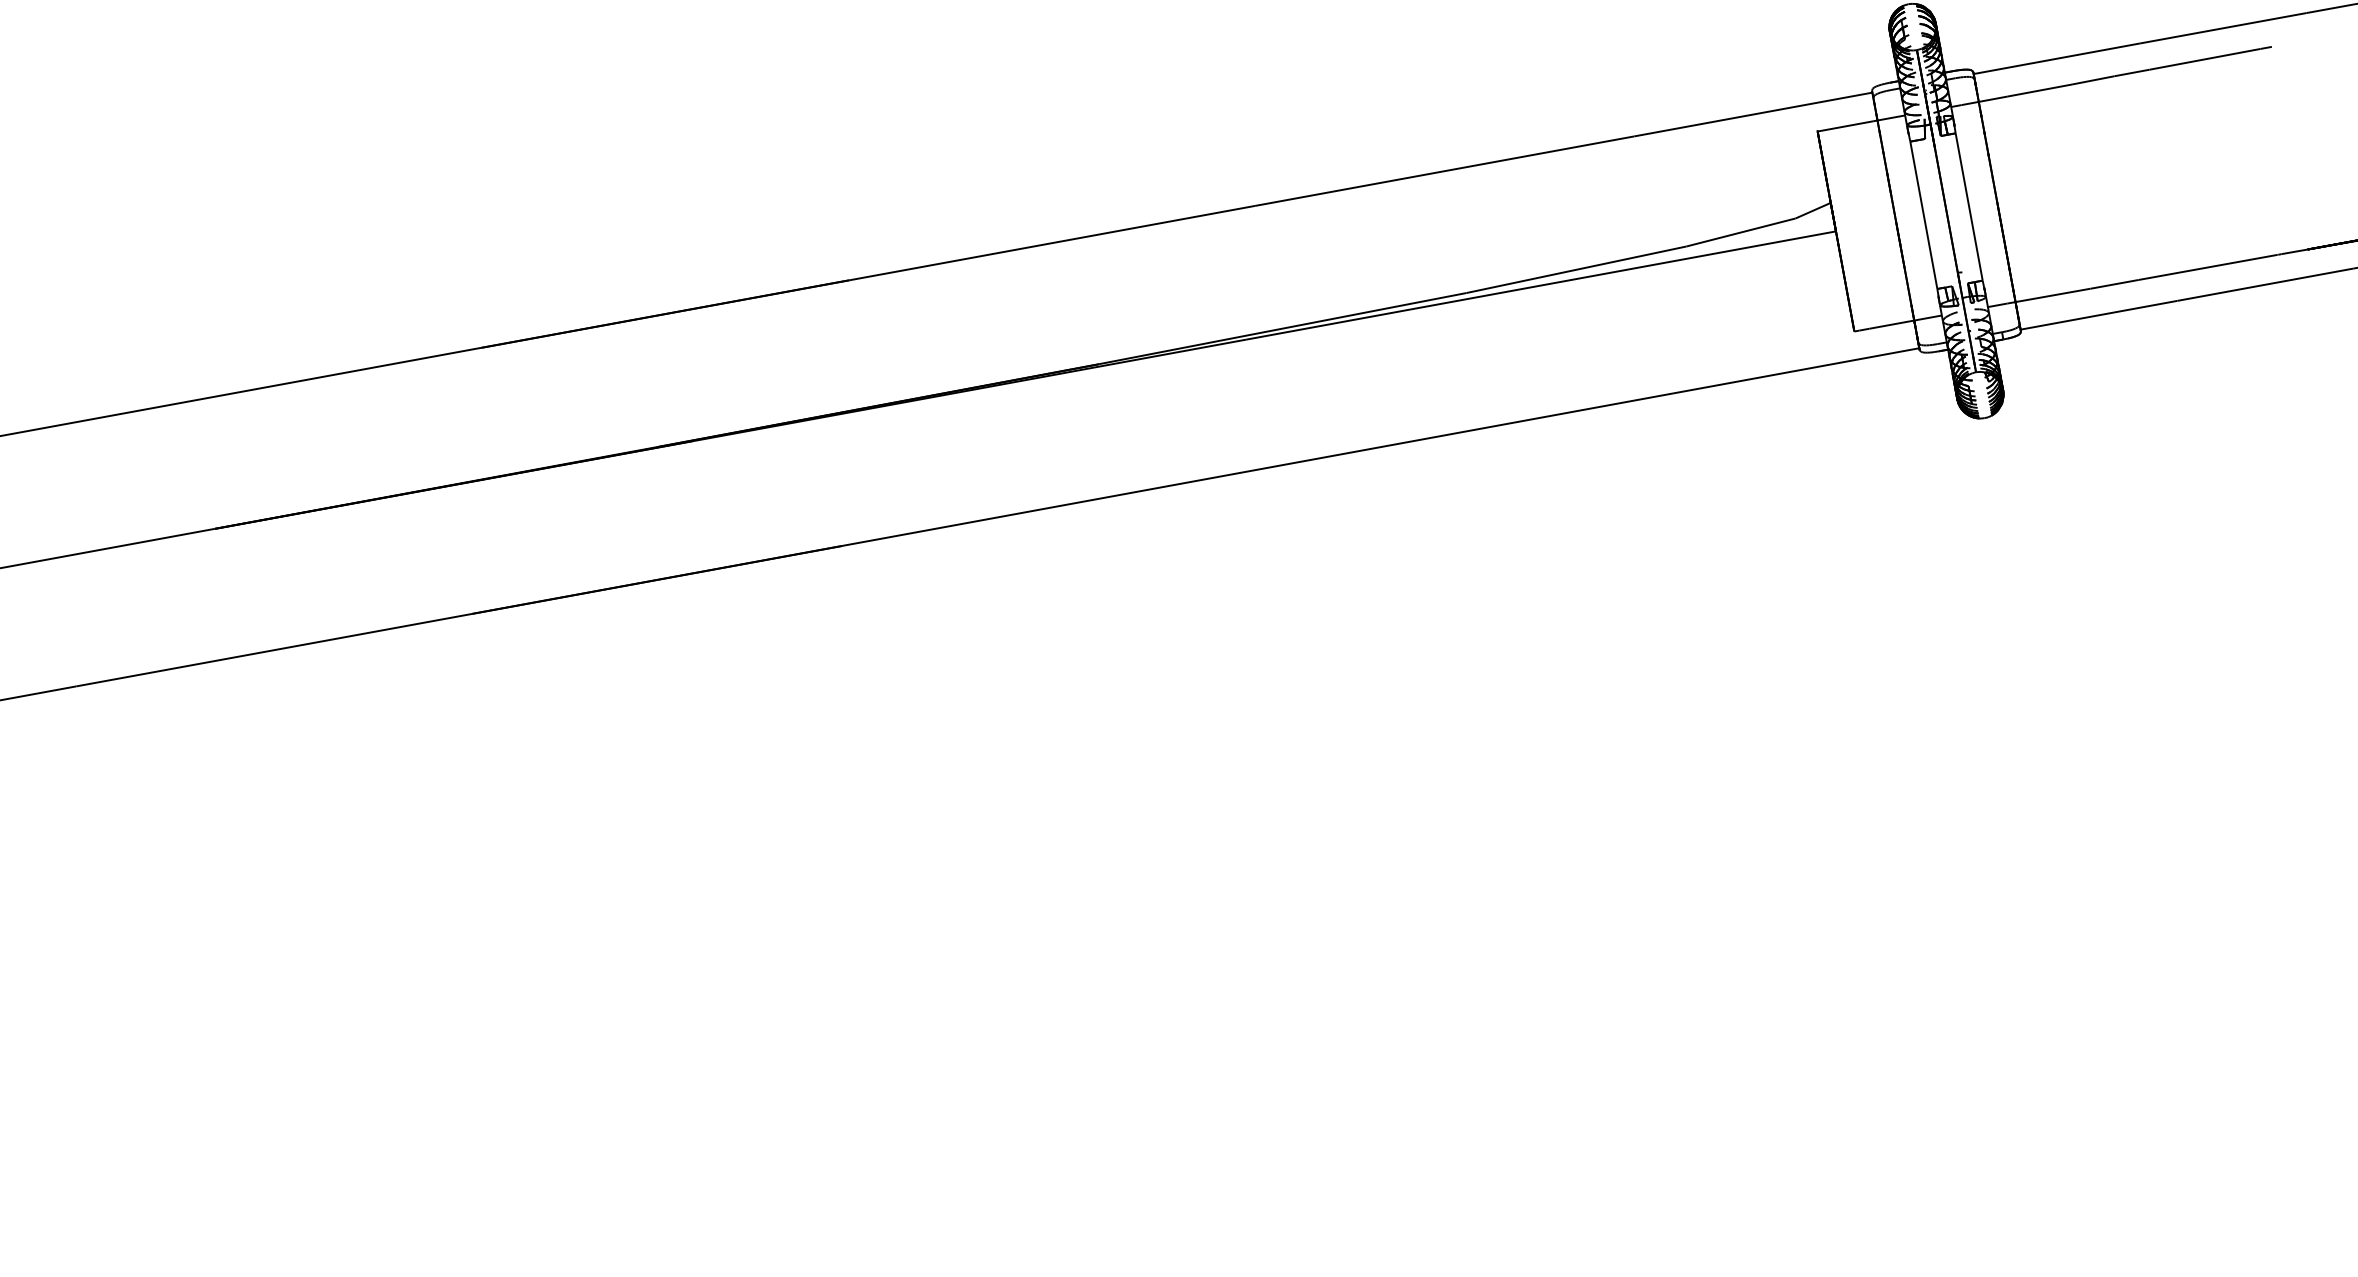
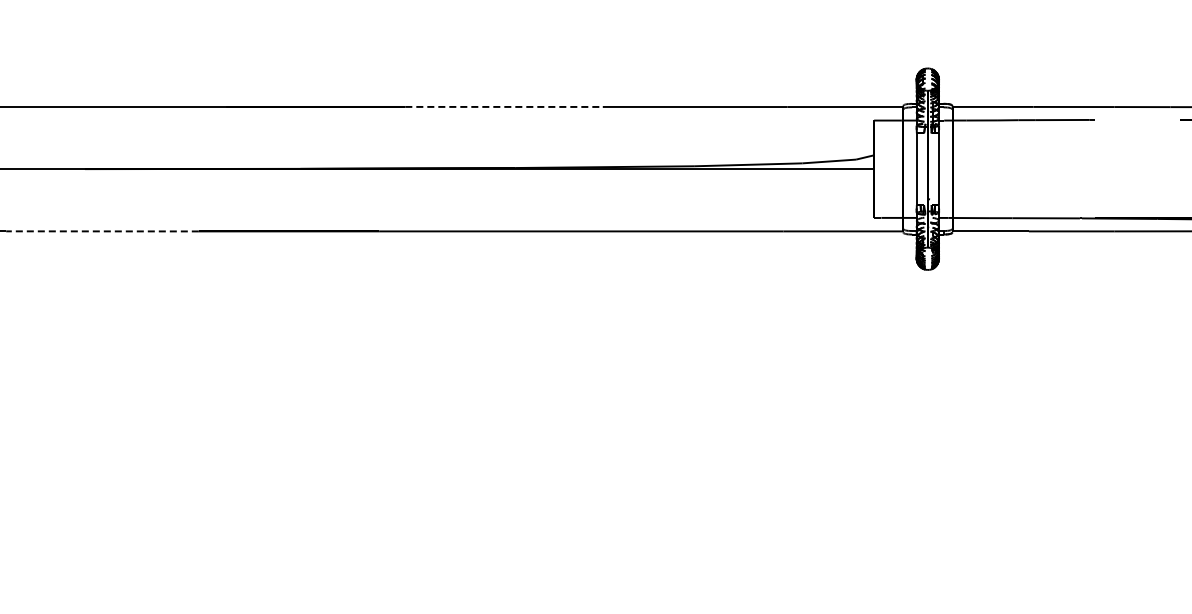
line: (1052, 241) -> (504, 106), solid -> dashed
line: (274, 650) -> (102, 231), solid -> dashed

